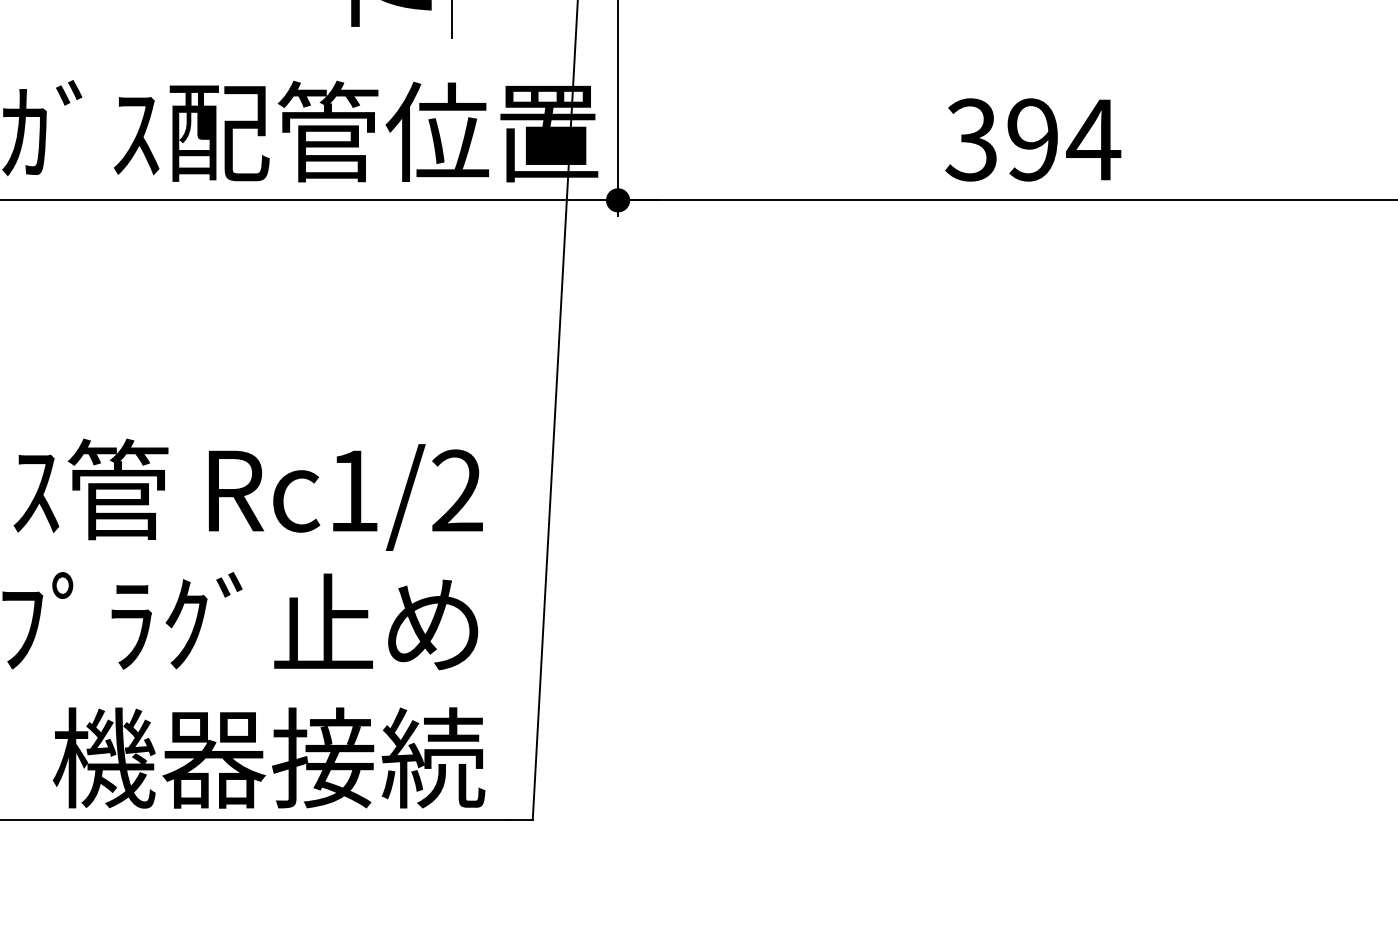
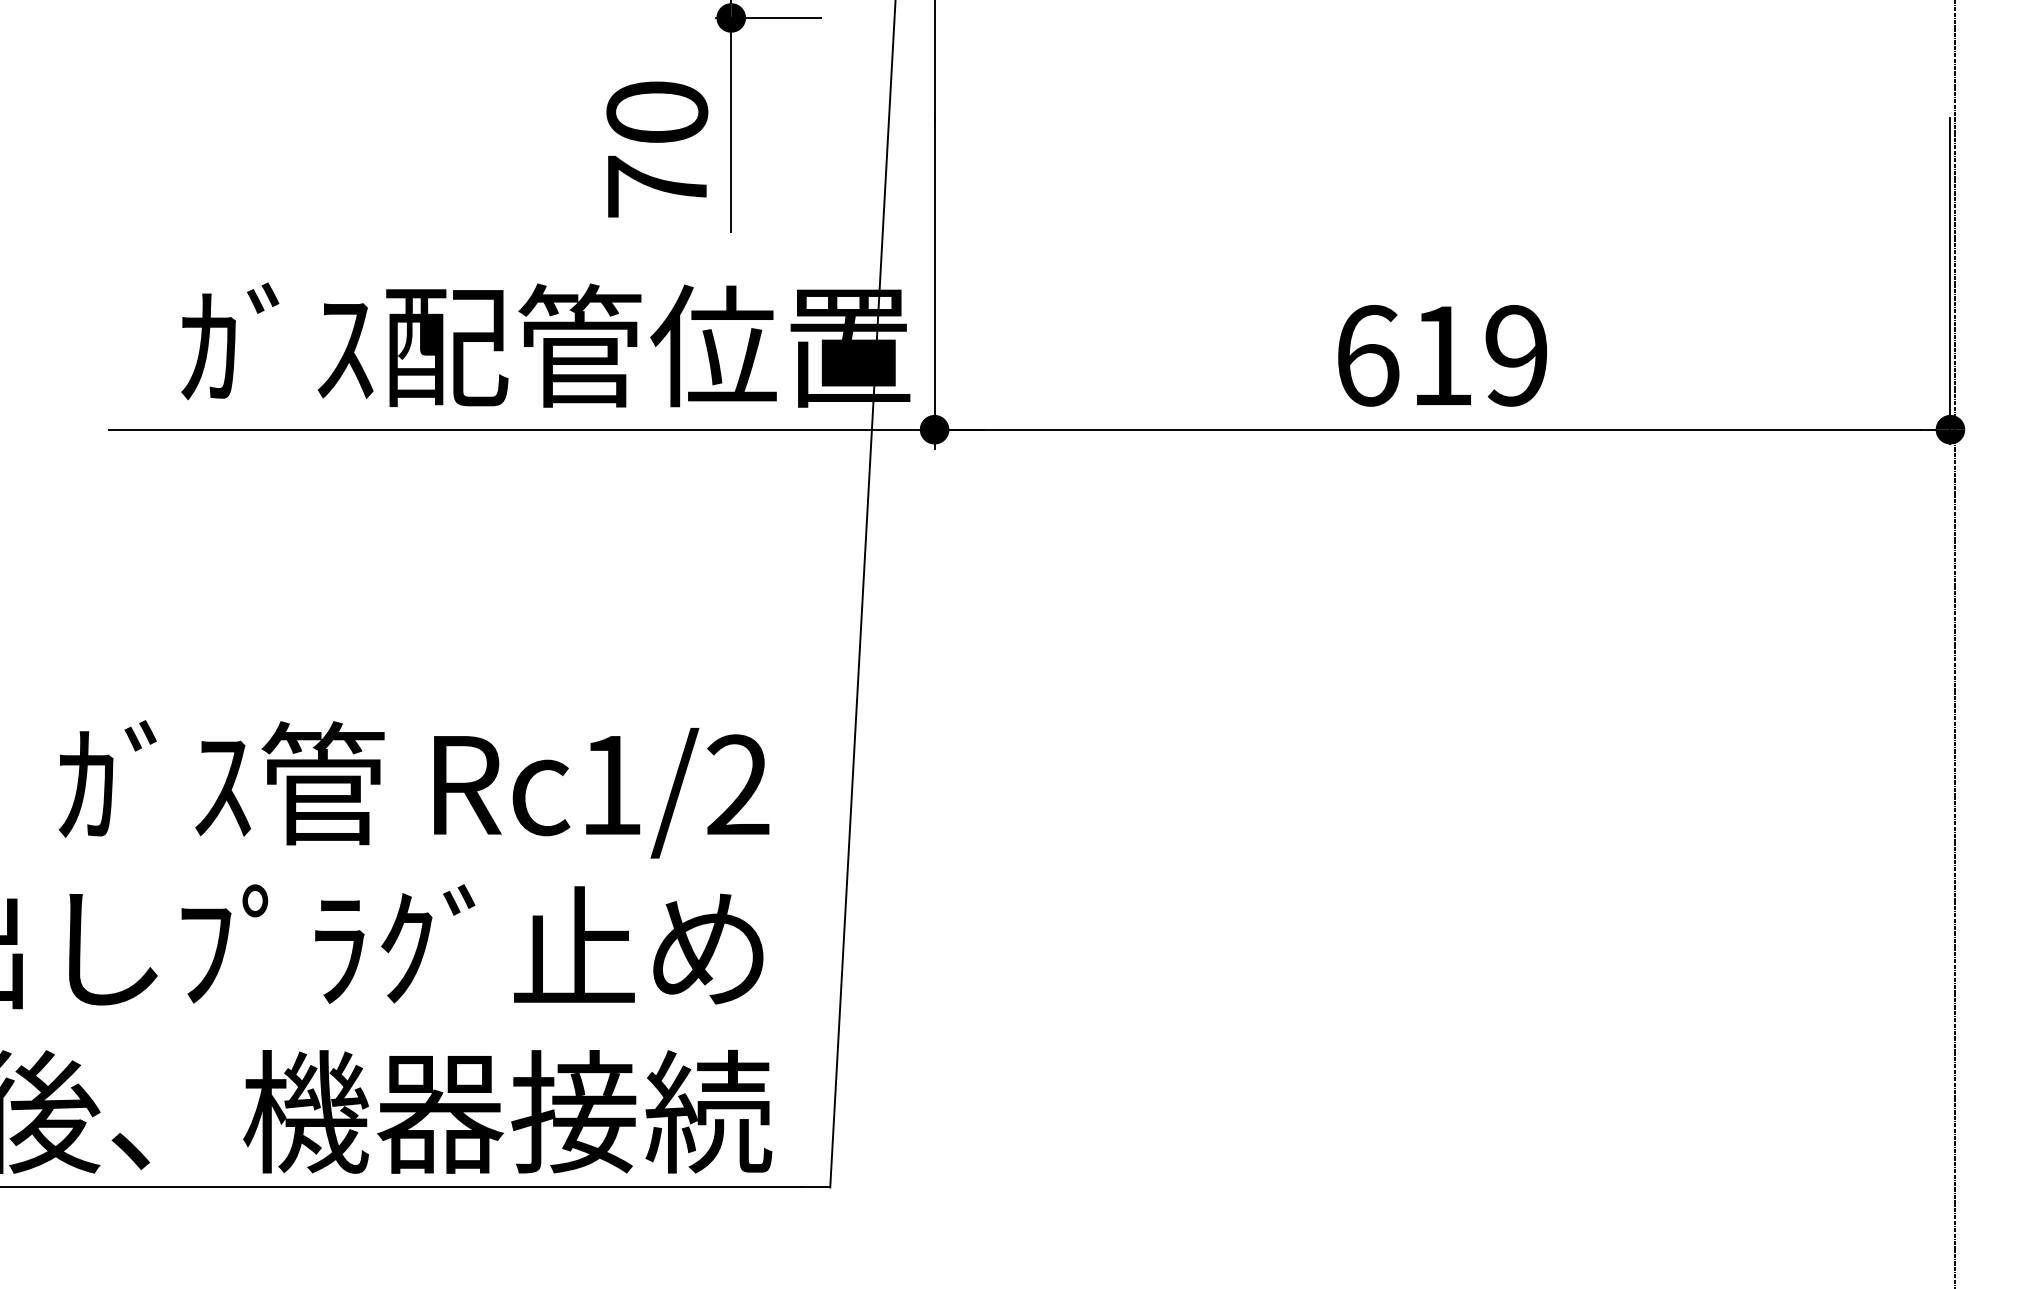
text: (1033, 139) -> (1442, 355), 394 -> 619

